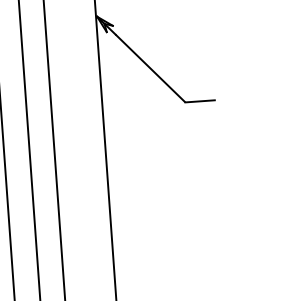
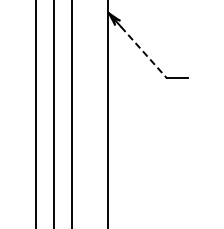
line: (149, 68) -> (143, 52), solid -> dashed

